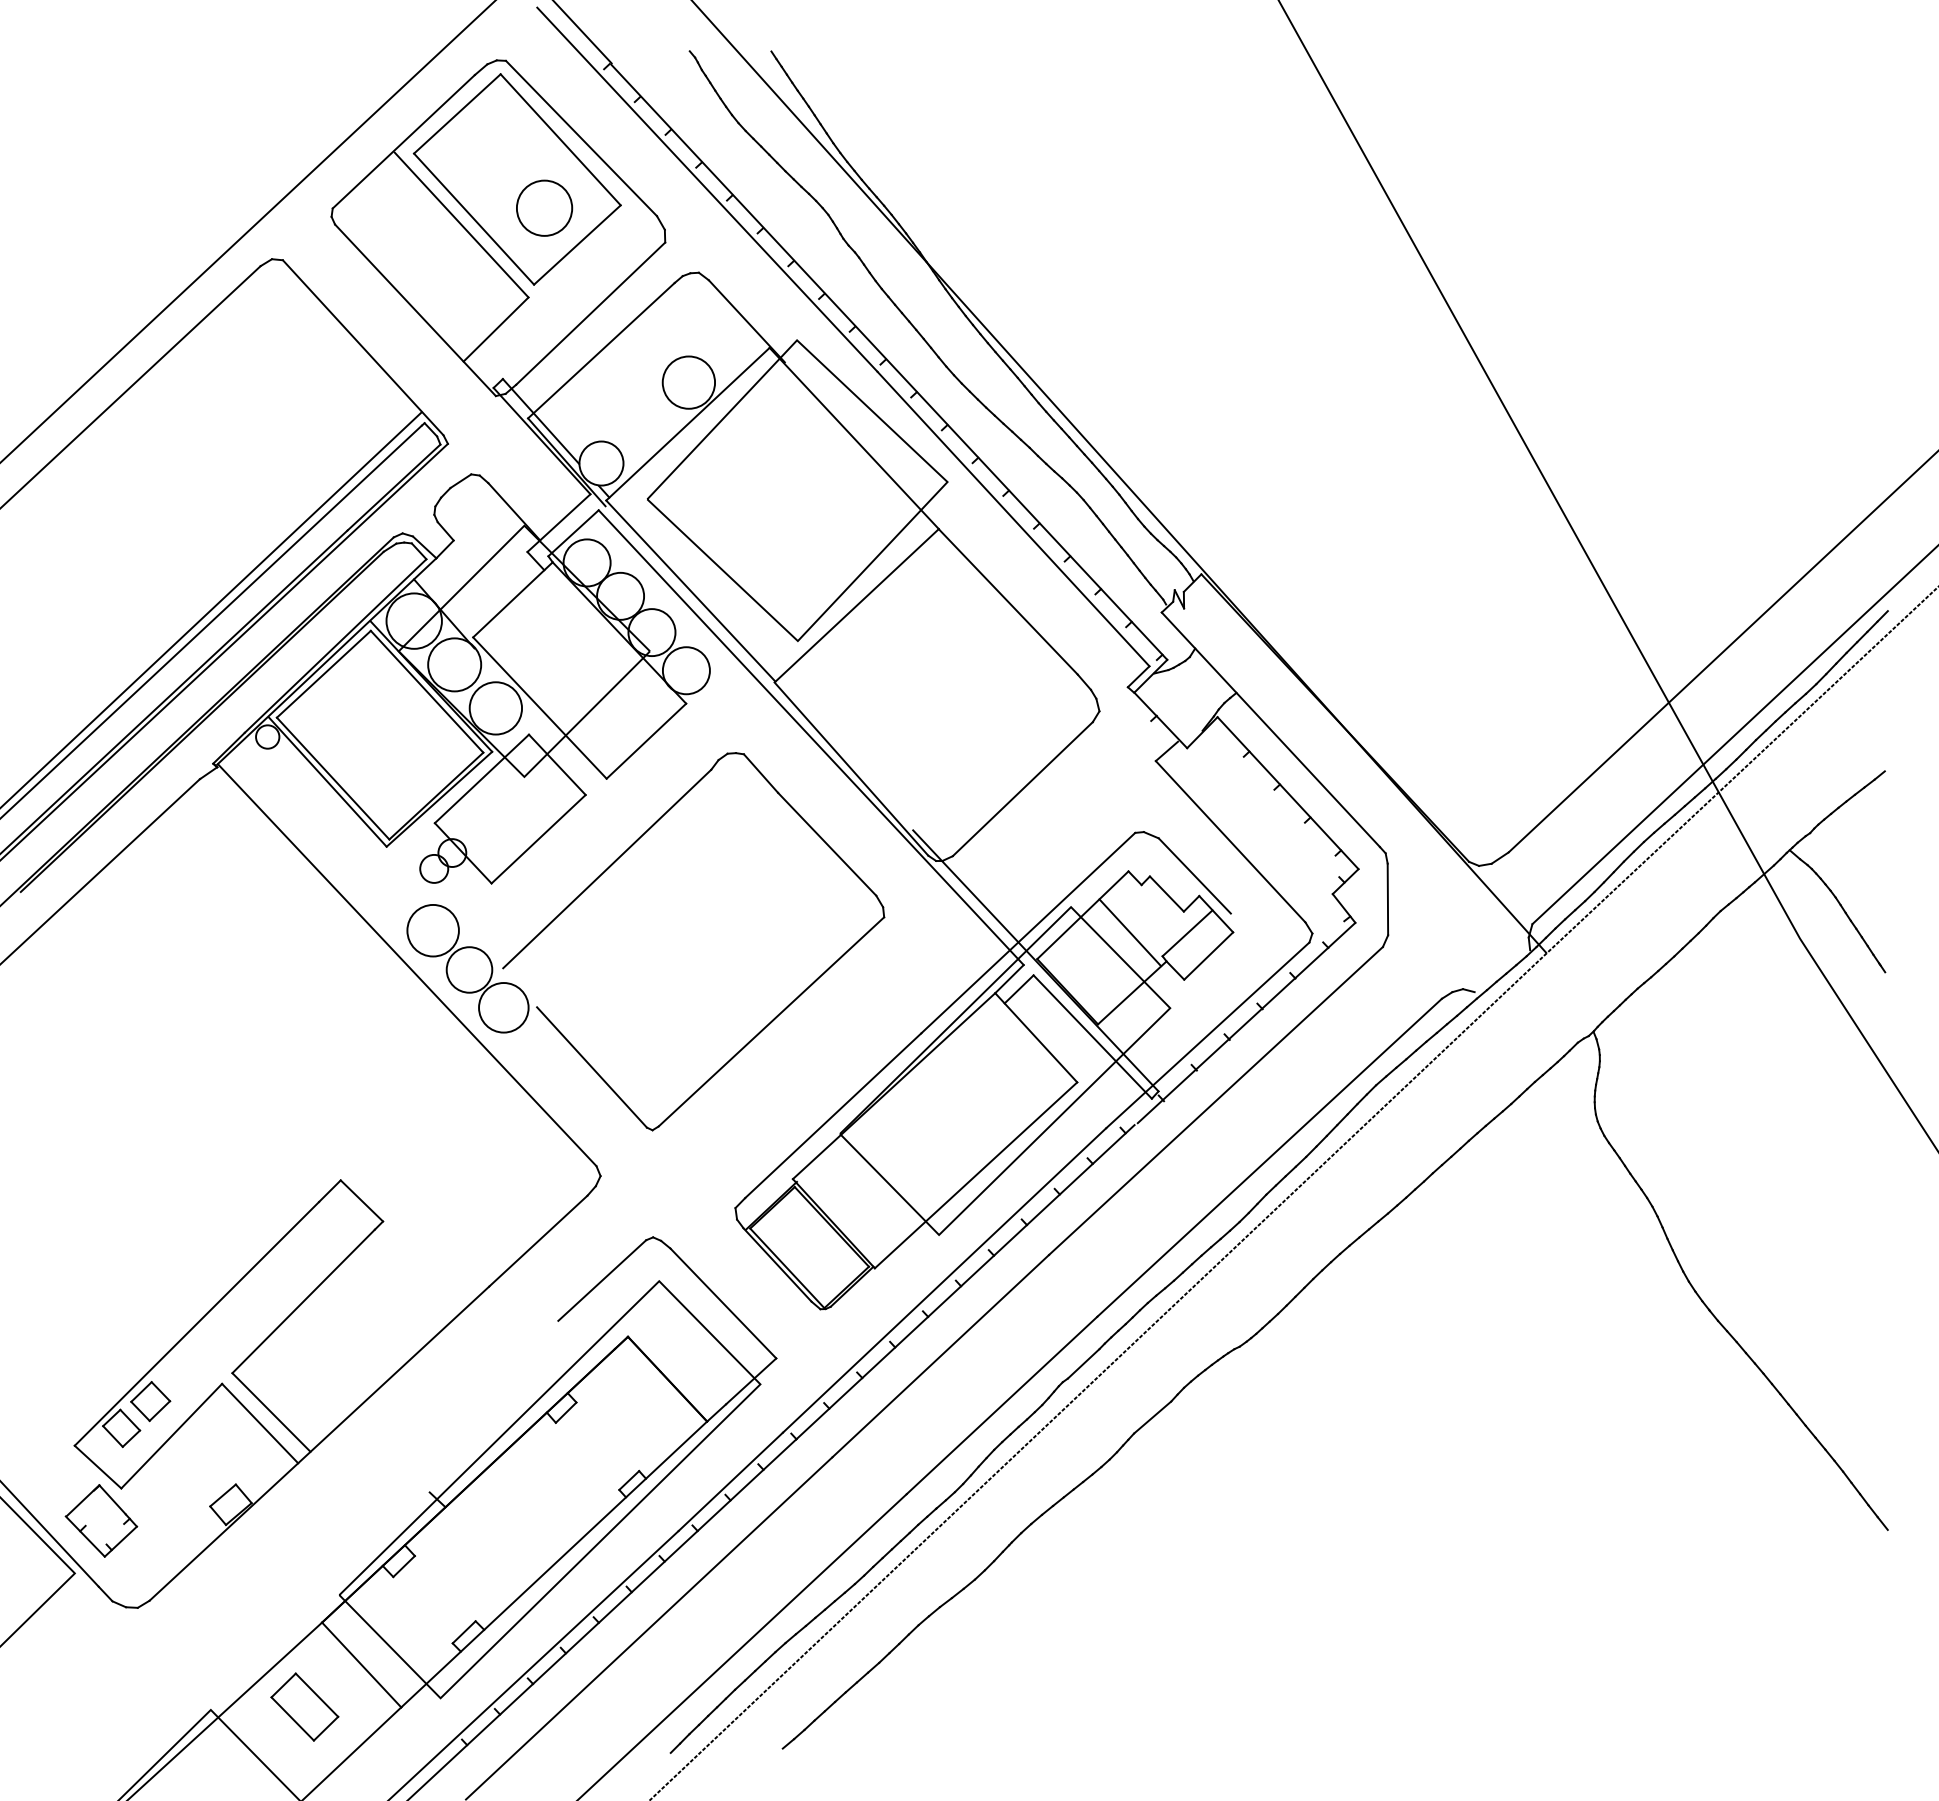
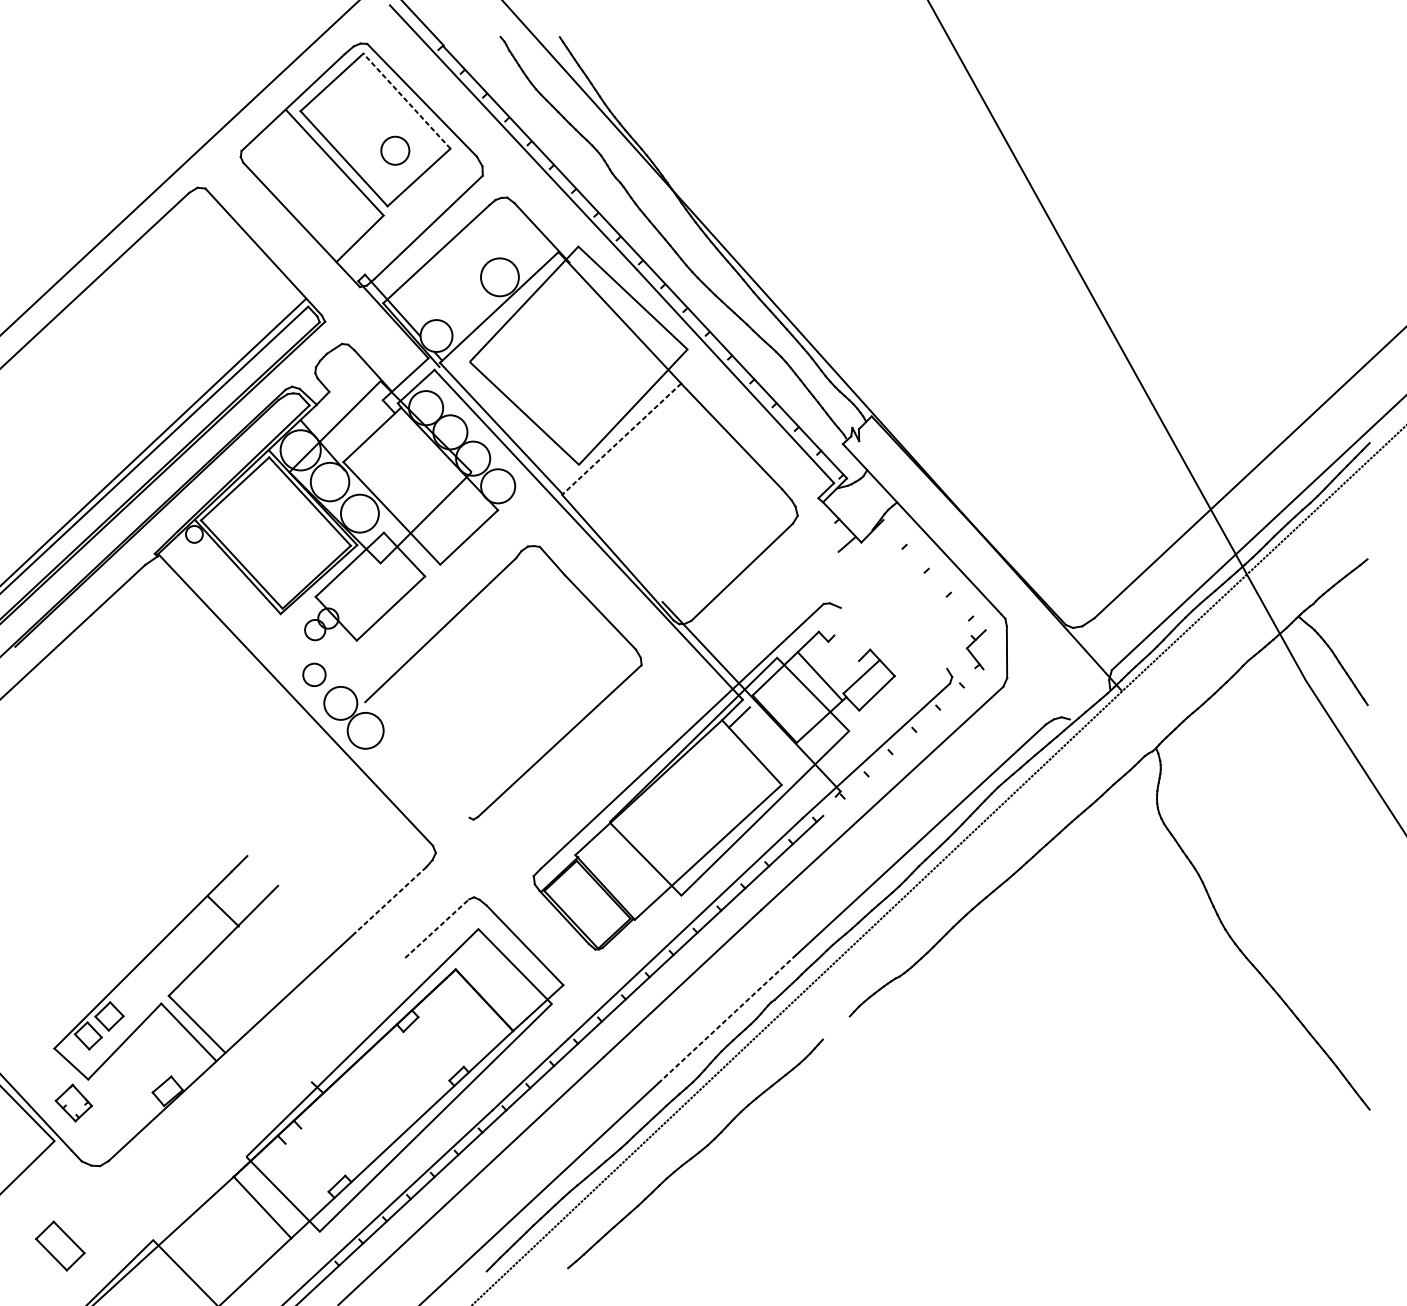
line: (560, 139) -> (406, 100), solid -> dashed
circle: (544, 207) -> (395, 150), size x0.7
line: (857, 605) -> (622, 439), solid -> dashed
line: (1287, 793) -> (934, 575), removed
line: (1230, 841) -> (892, 610), removed
line: (1194, 875) -> (866, 634), removed
line: (1166, 893) -> (846, 647), removed
circle: (432, 930) -> (313, 674), size x0.6
line: (1246, 1022) -> (904, 741), removed
line: (1092, 1036) -> (792, 751), removed
line: (591, 1067) -> (429, 774), removed
line: (361, 1200) -> (223, 911), moved
line: (538, 1241) -> (390, 900), solid -> dashed
line: (602, 1280) -> (437, 928), solid -> dashed
line: (1001, 1405) -> (726, 1019), solid -> dashed
line: (1152, 1417) -> (836, 1028), removed
part: (101, 1520) -> (73, 1102), size x0.7
line: (403, 1566) -> (292, 1136), removed
part: (304, 1706) -> (60, 1245), moved

